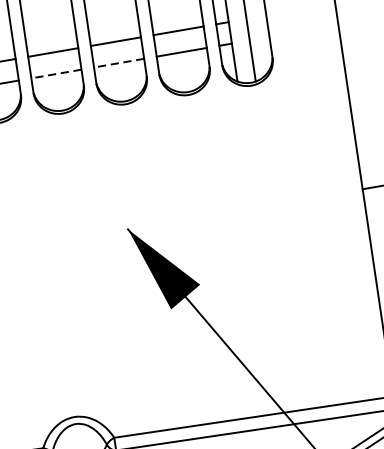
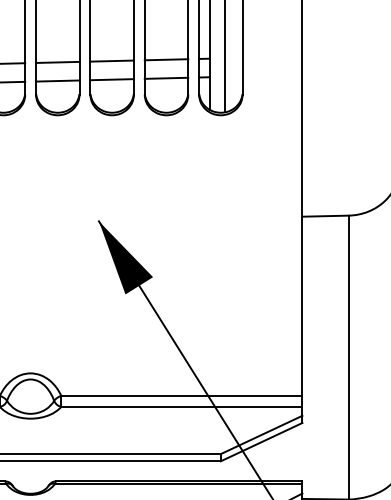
line: (119, 62) -> (112, 79), dashed -> solid
line: (56, 74) -> (57, 81), dashed -> solid

